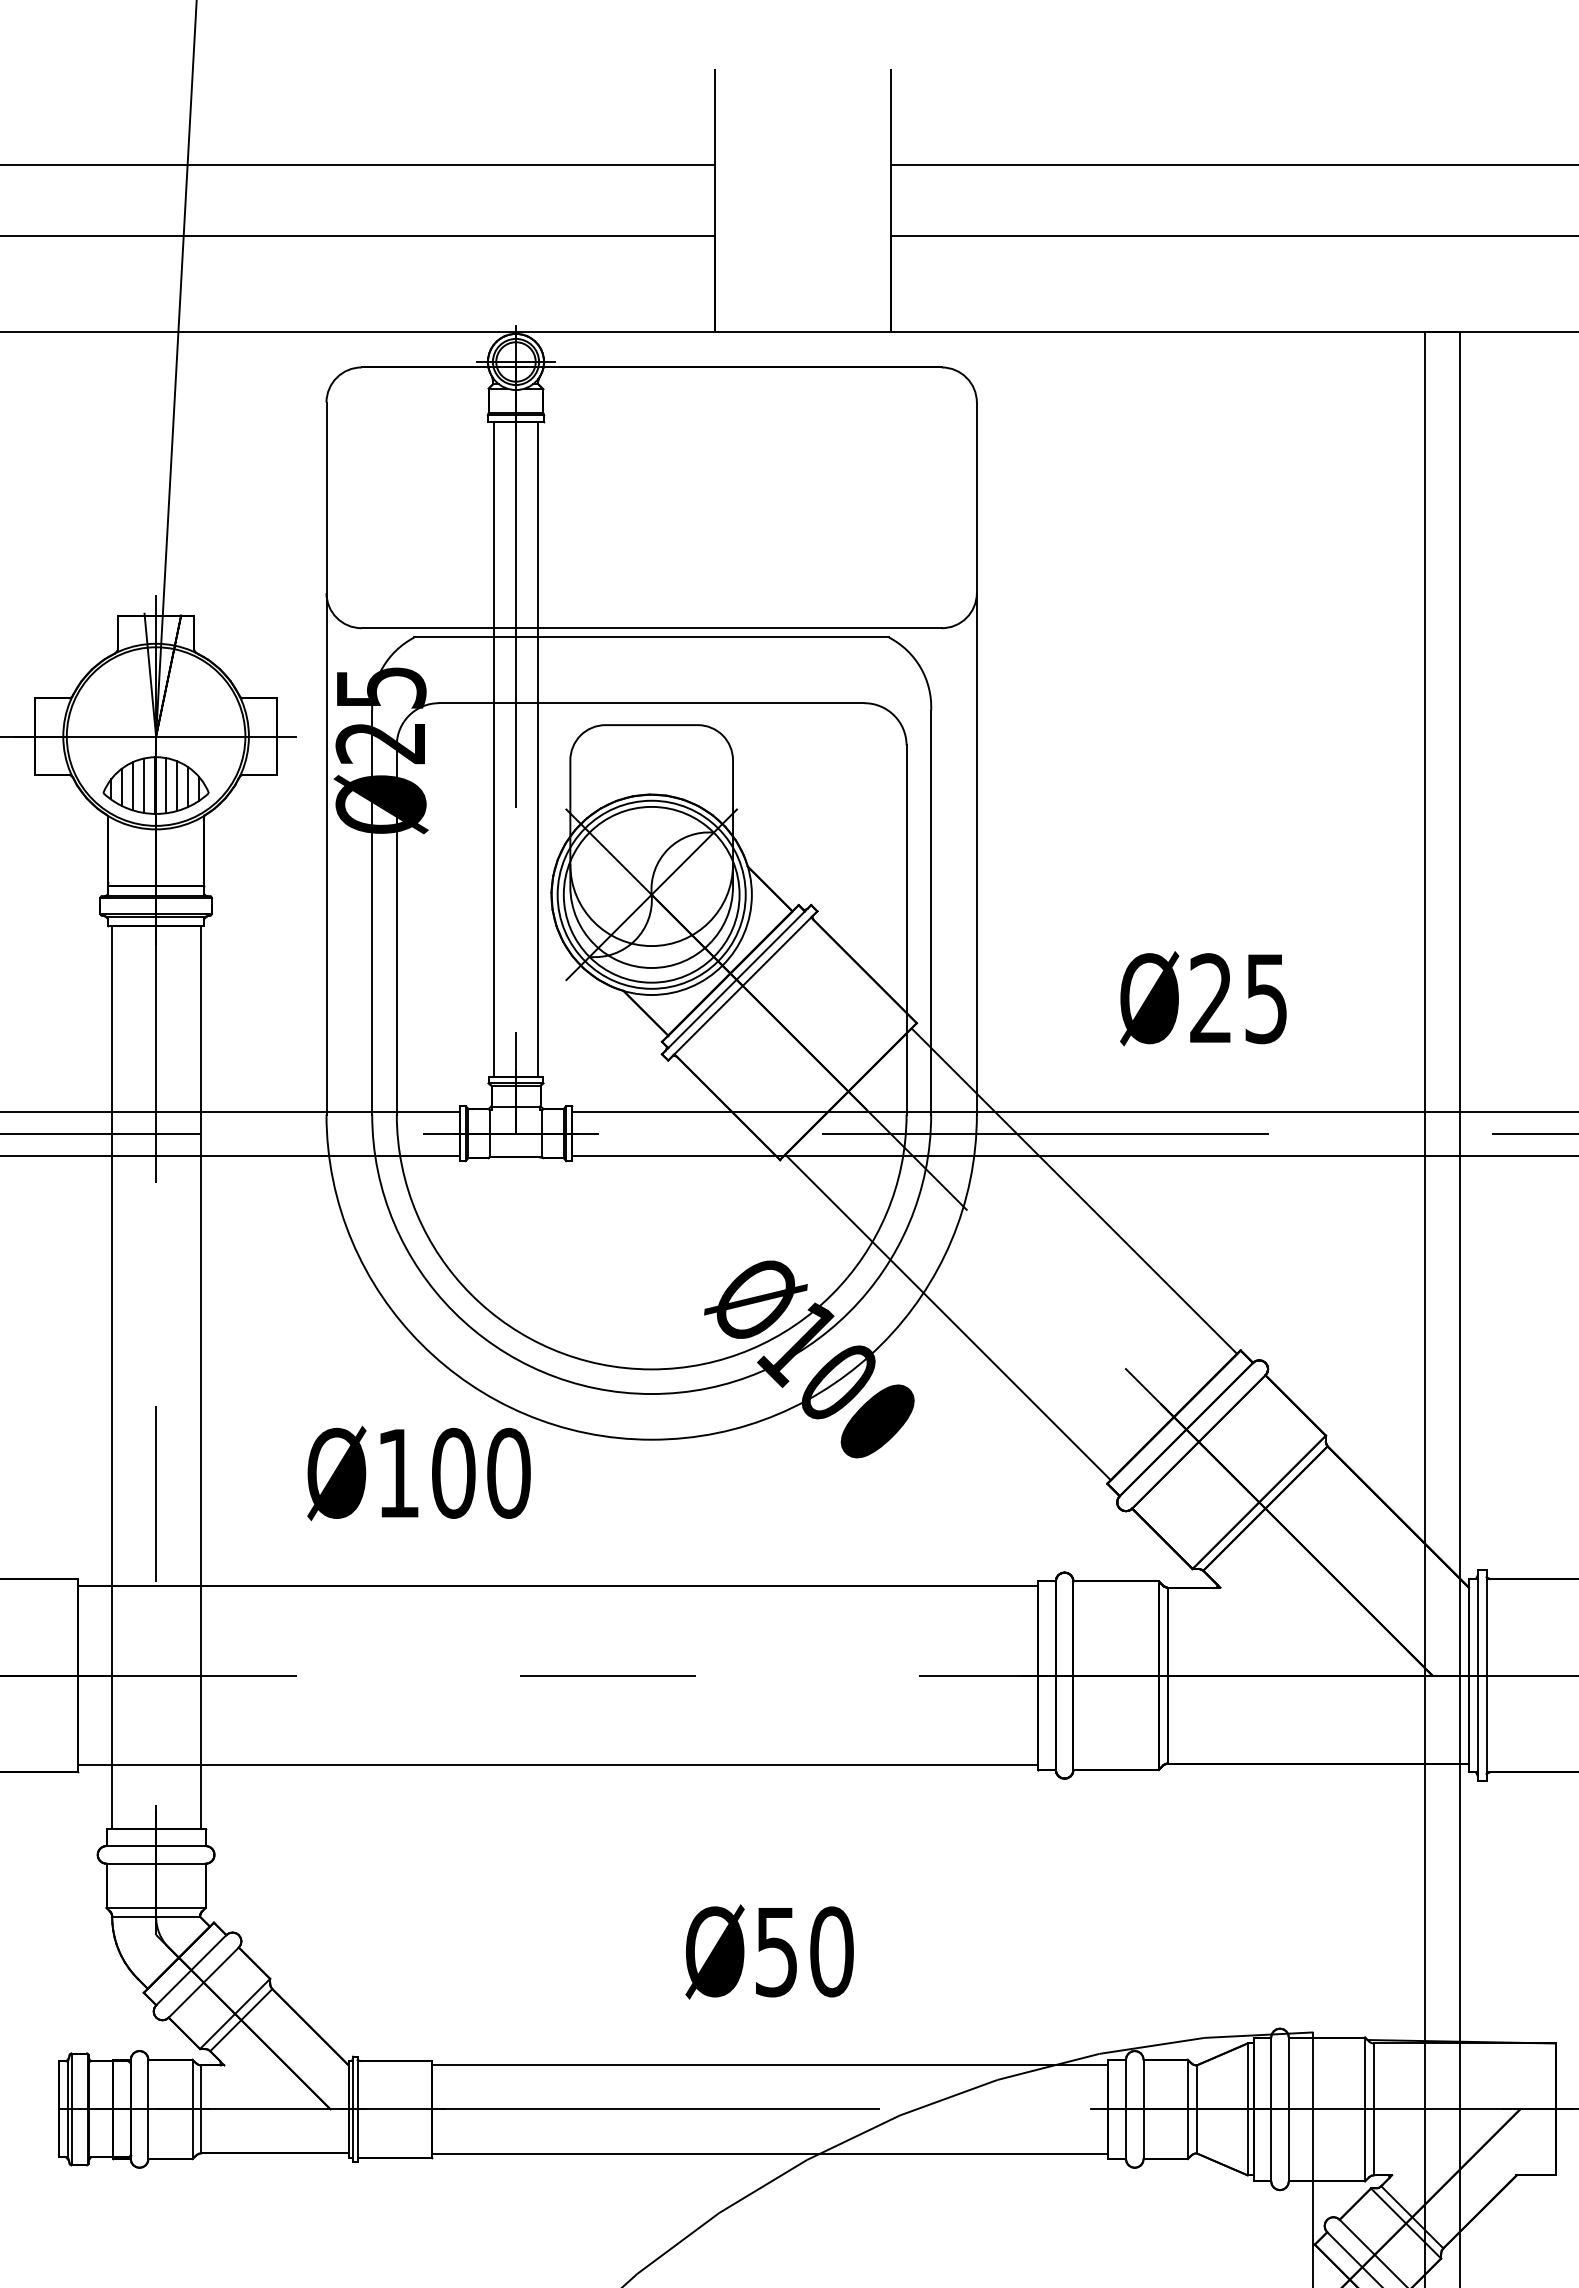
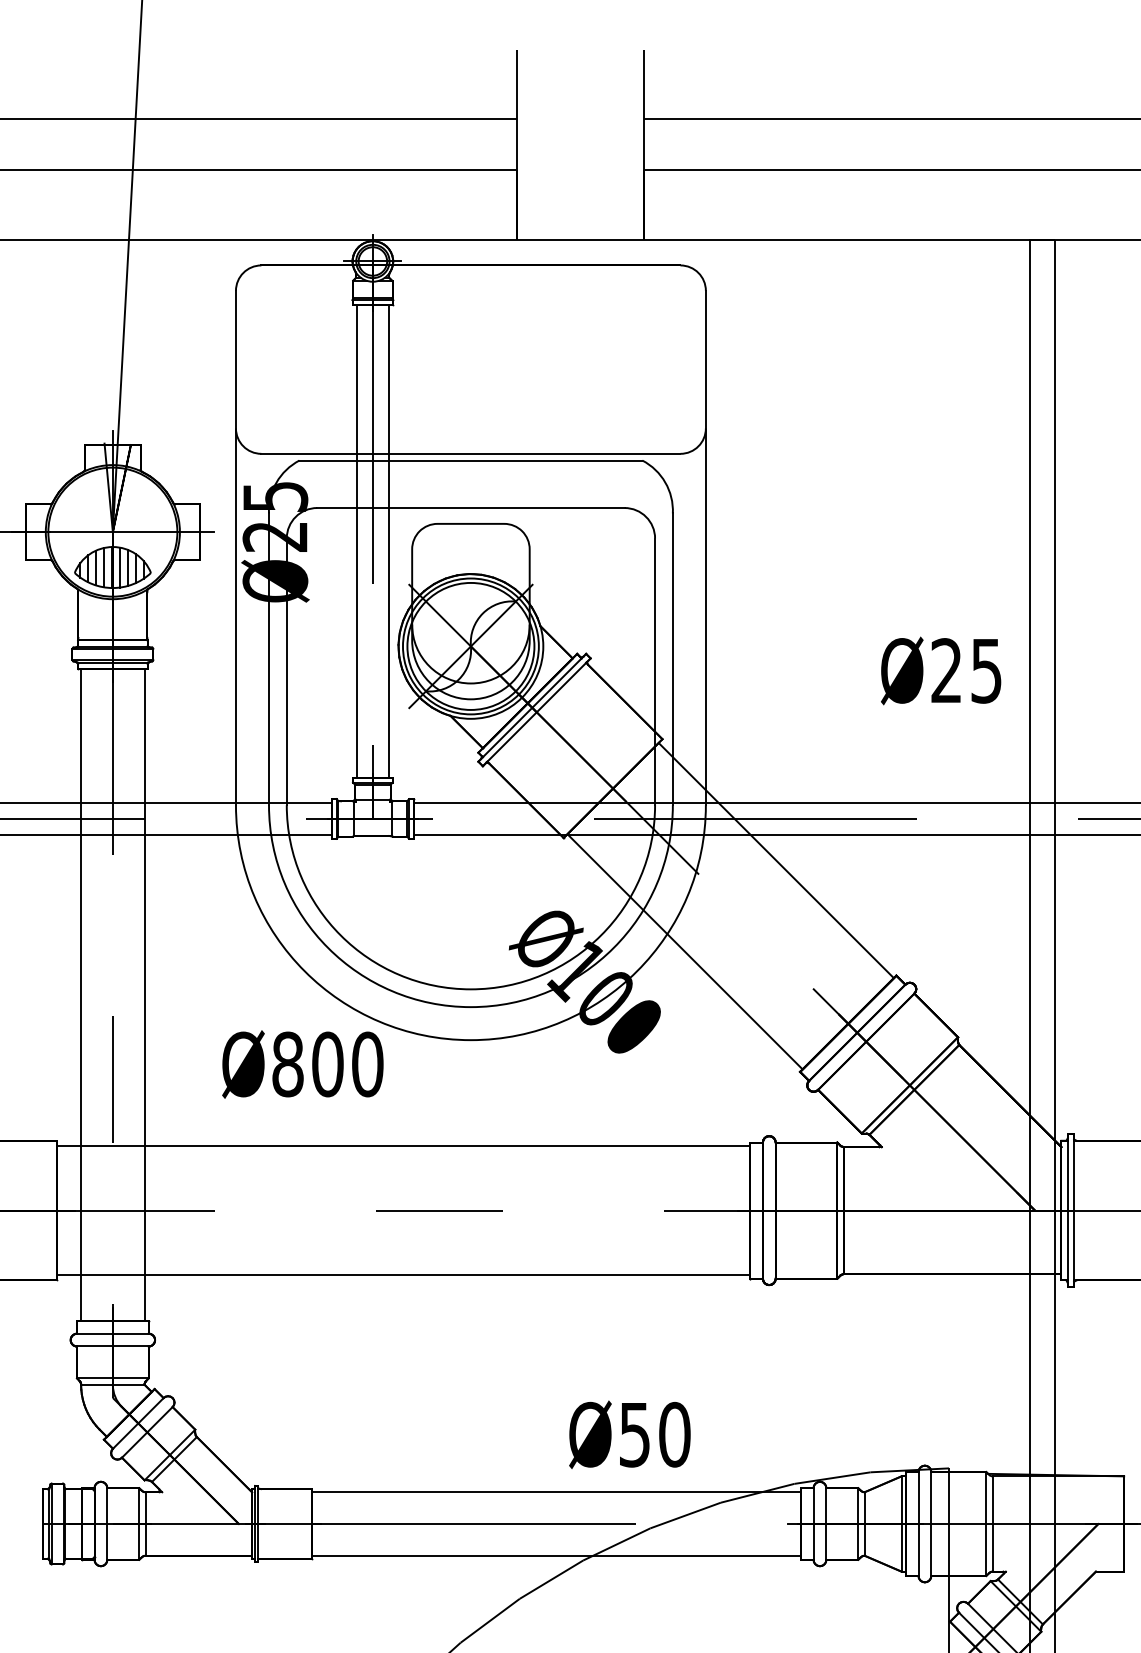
text: (1203, 998) -> (941, 670), moved
text: (398, 1472) -> (288, 1063), Ø100 -> Ø800
text: (769, 1951) -> (629, 1434), moved

